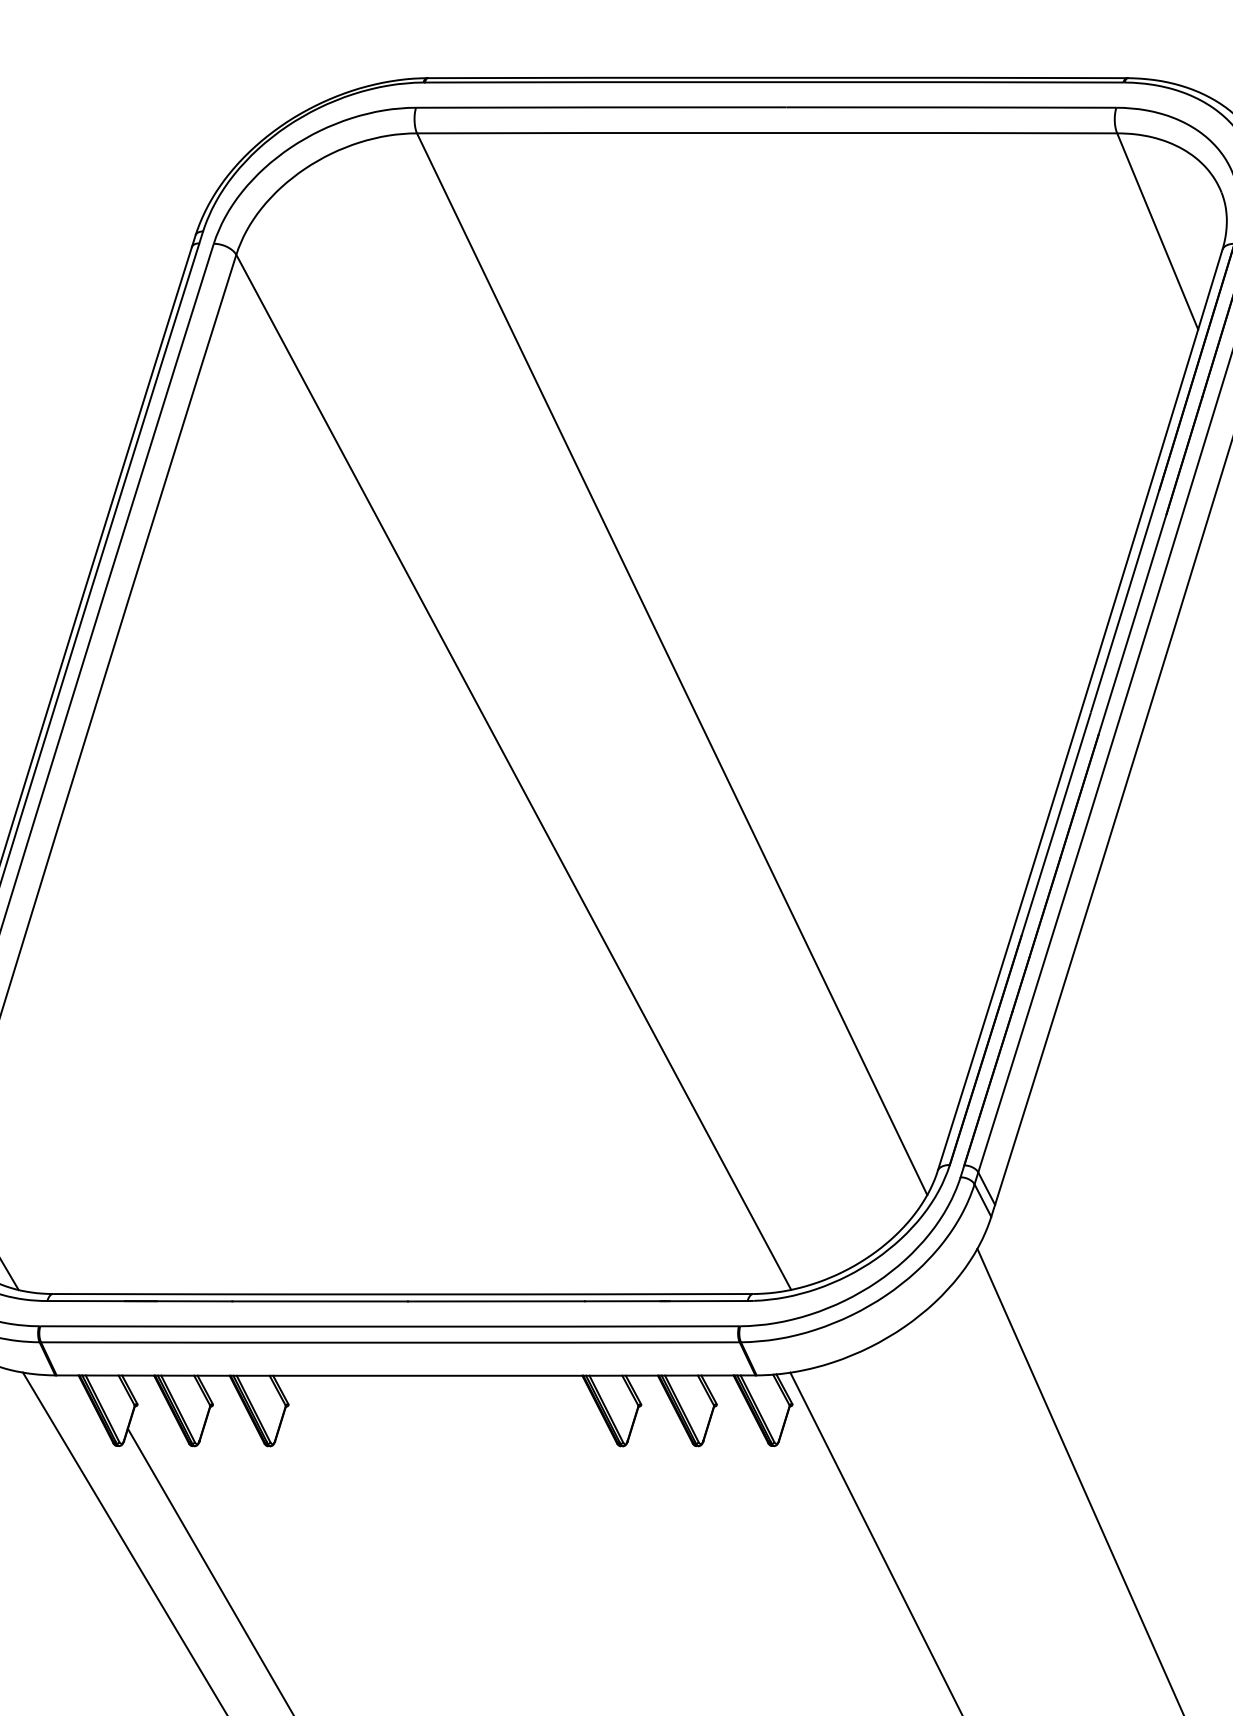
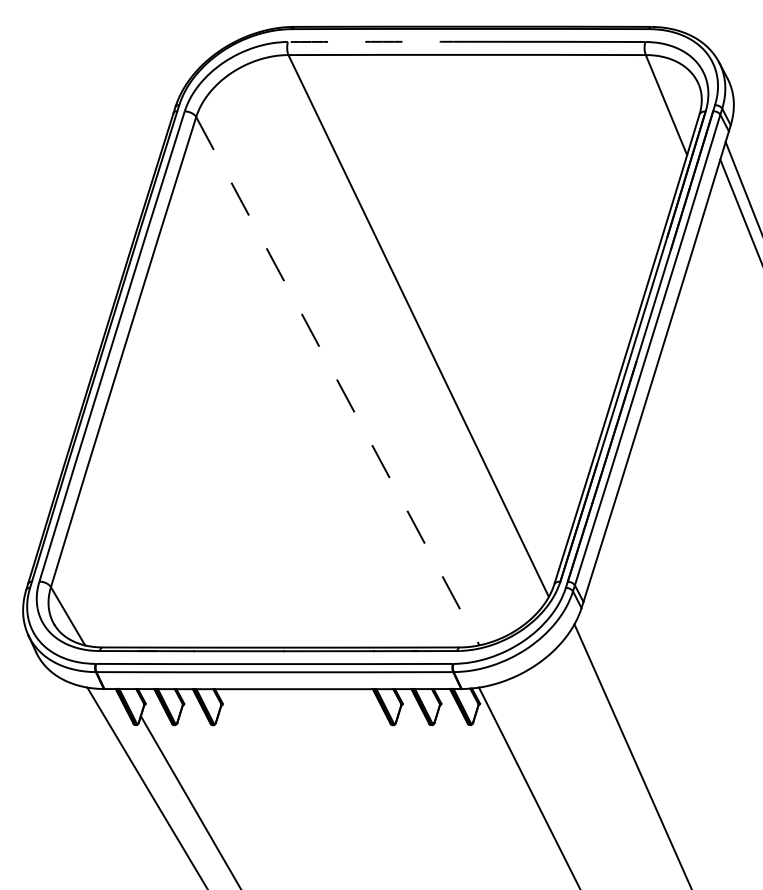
arc: (601, 106) -> (382, 41), solid -> dashed
line: (513, 772) -> (337, 381), solid -> dashed

